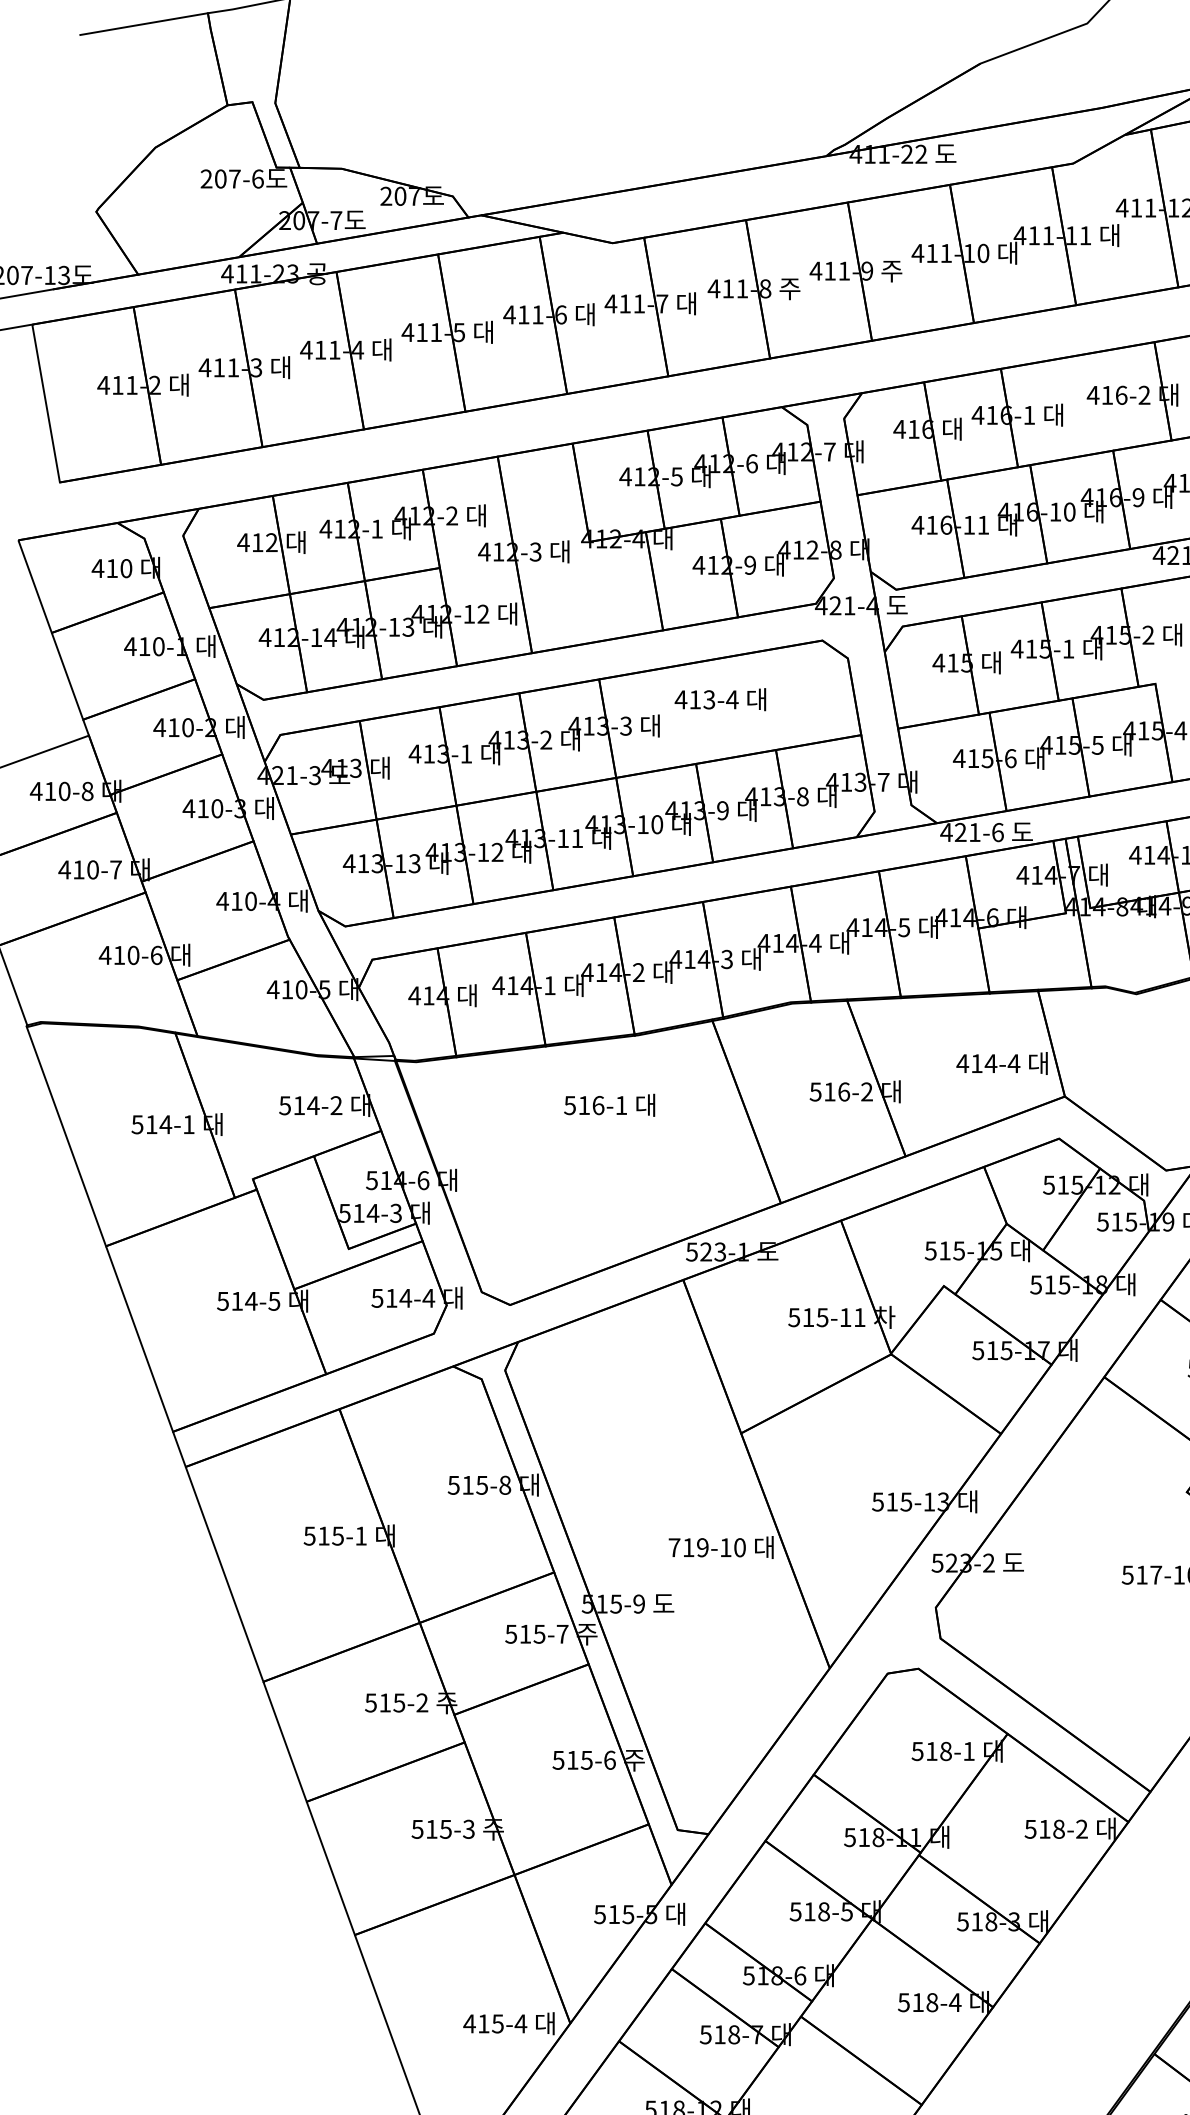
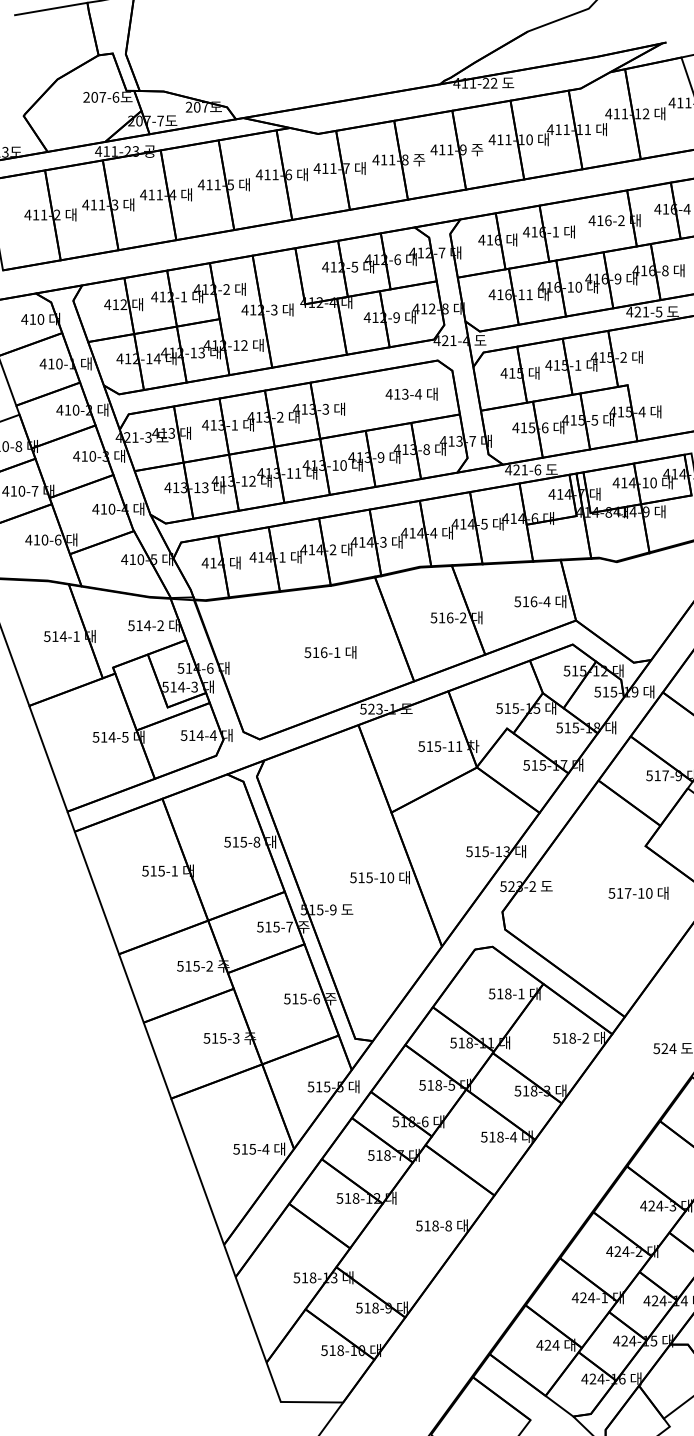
text: (720, 698) -> (411, 393), moved
text: (976, 1063) -> (525, 601), 414-4 -> 516-4
text: (609, 1105) -> (330, 652), moved
text: (688, 1547) -> (361, 877), 719-10 -> 515-10
text: (469, 2024) -> (236, 1149), 415-4 -> 515-4

